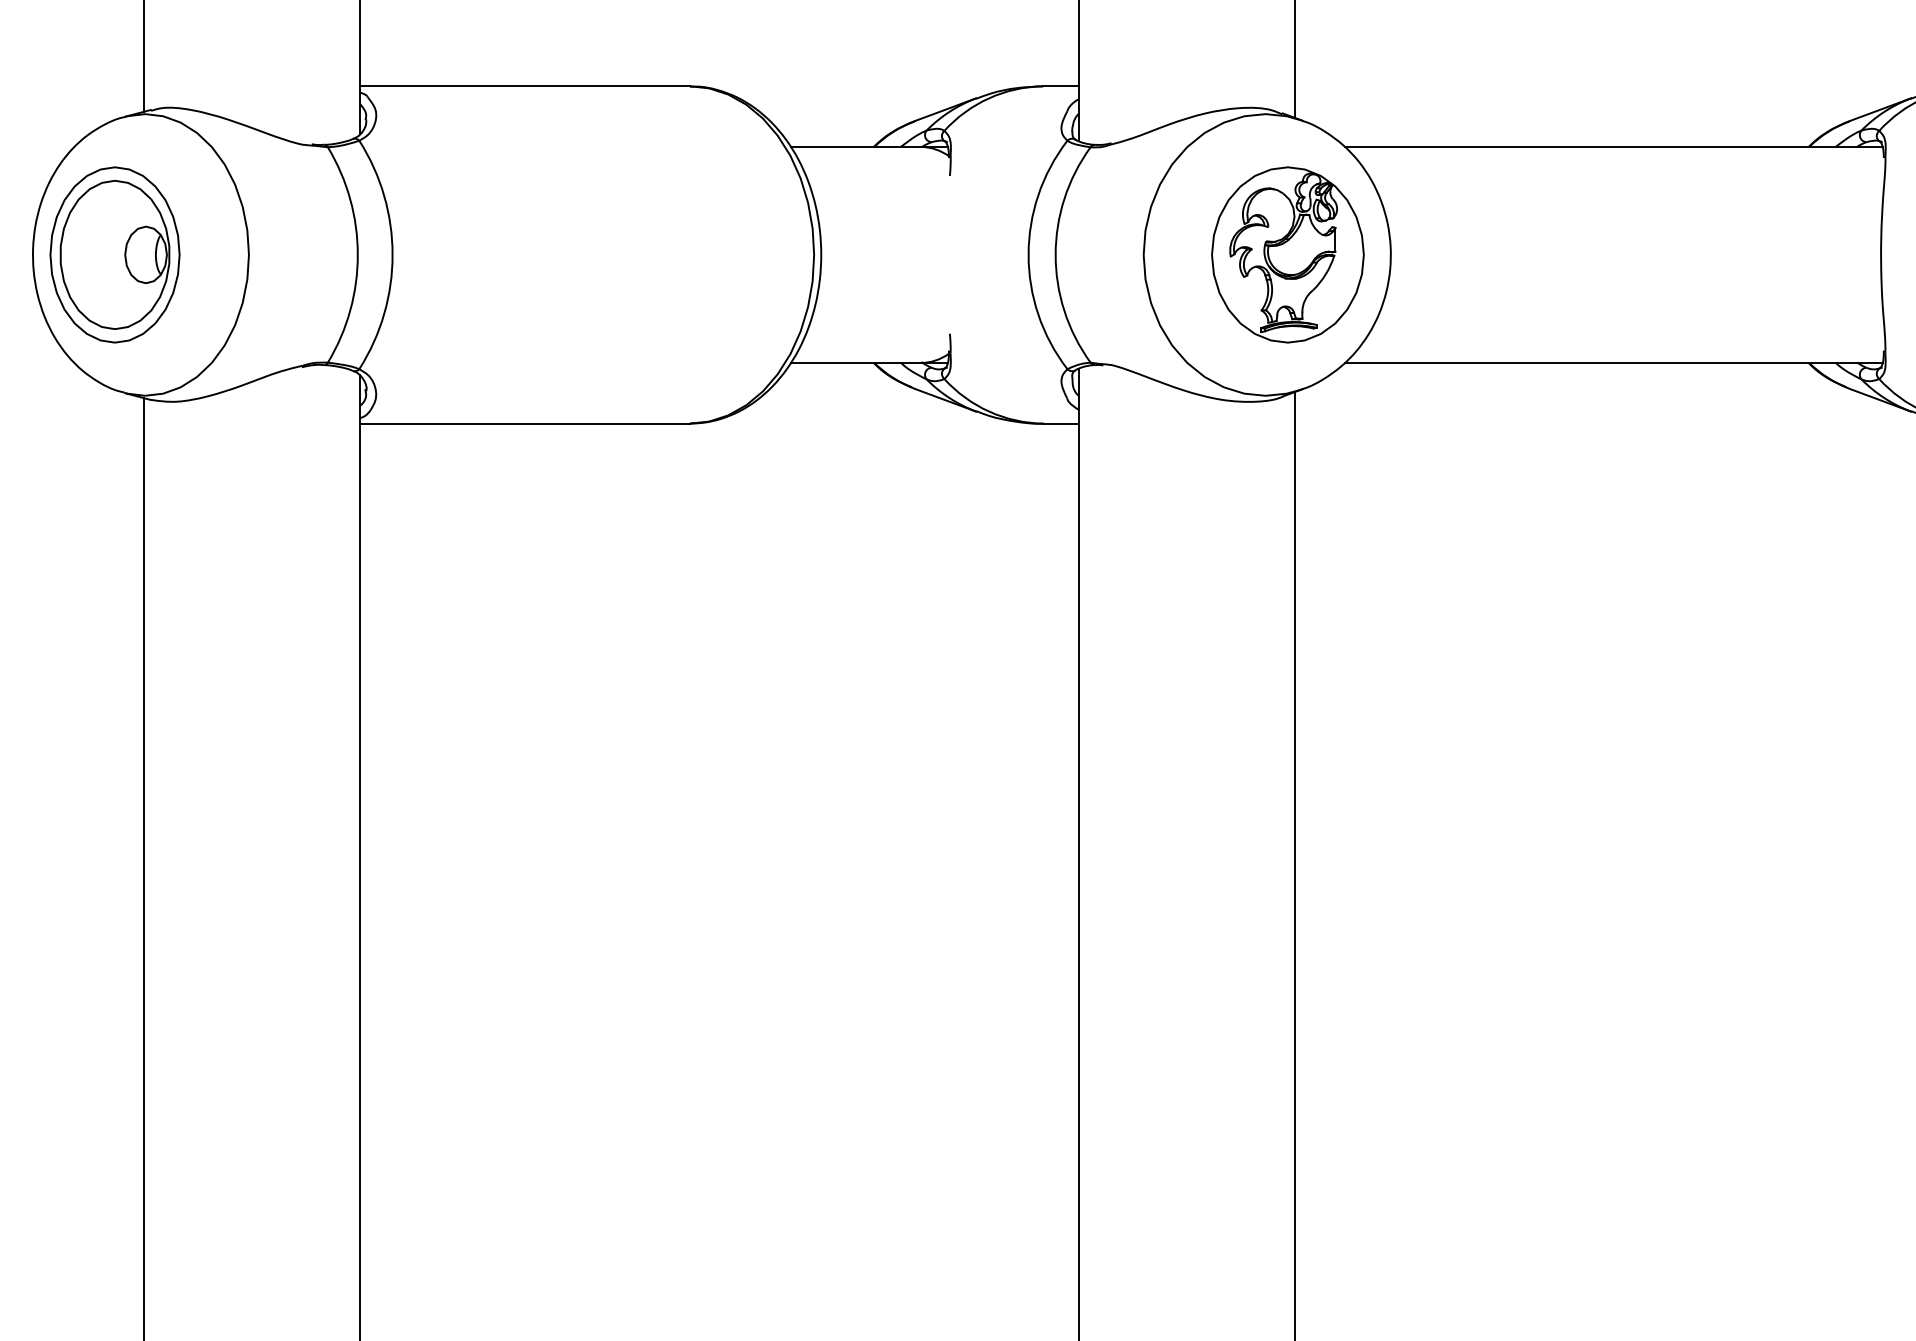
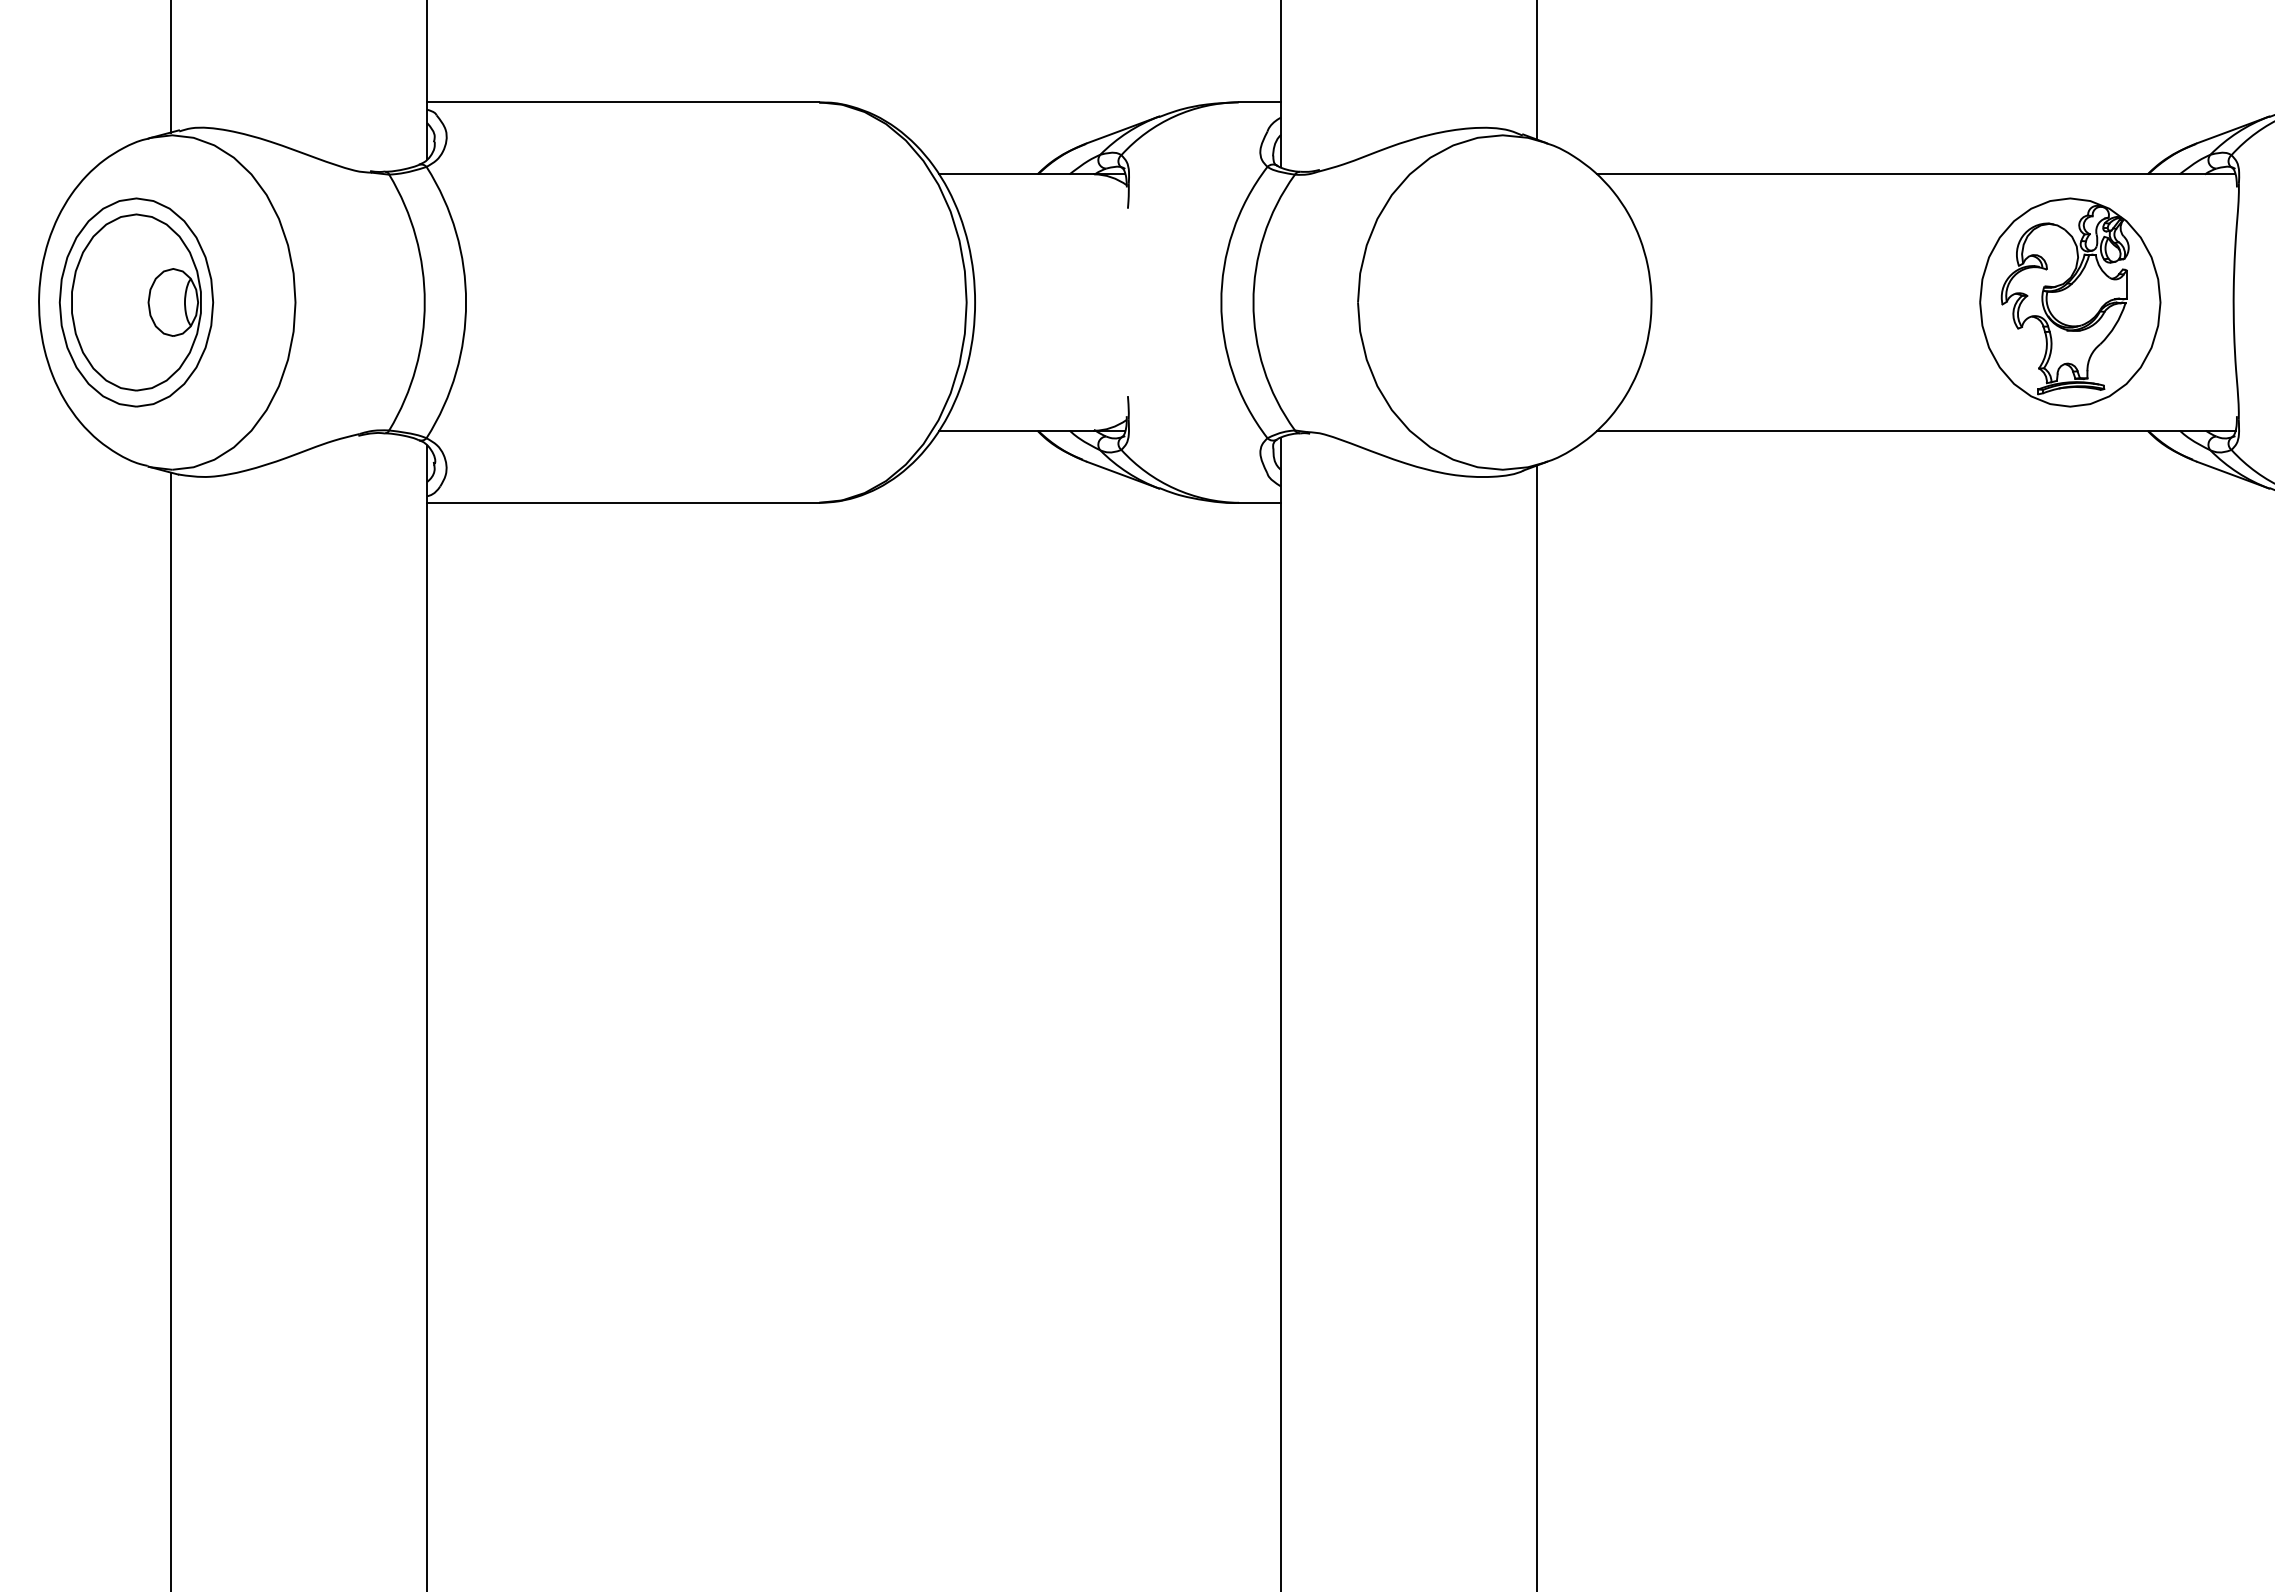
part: (1288, 254) -> (2070, 302), moved

